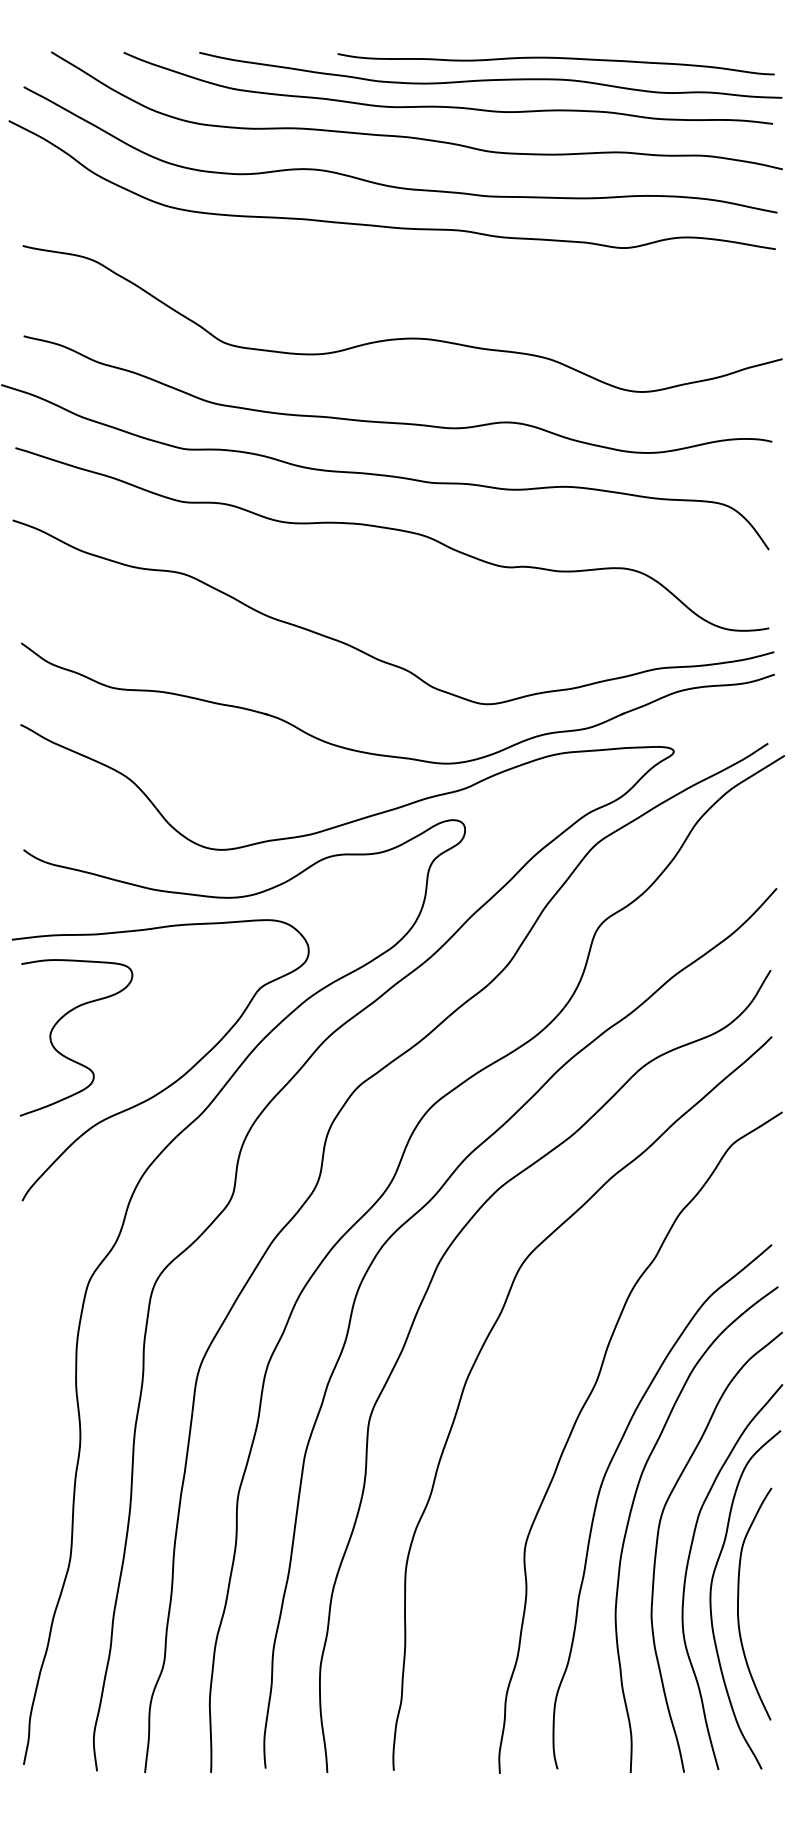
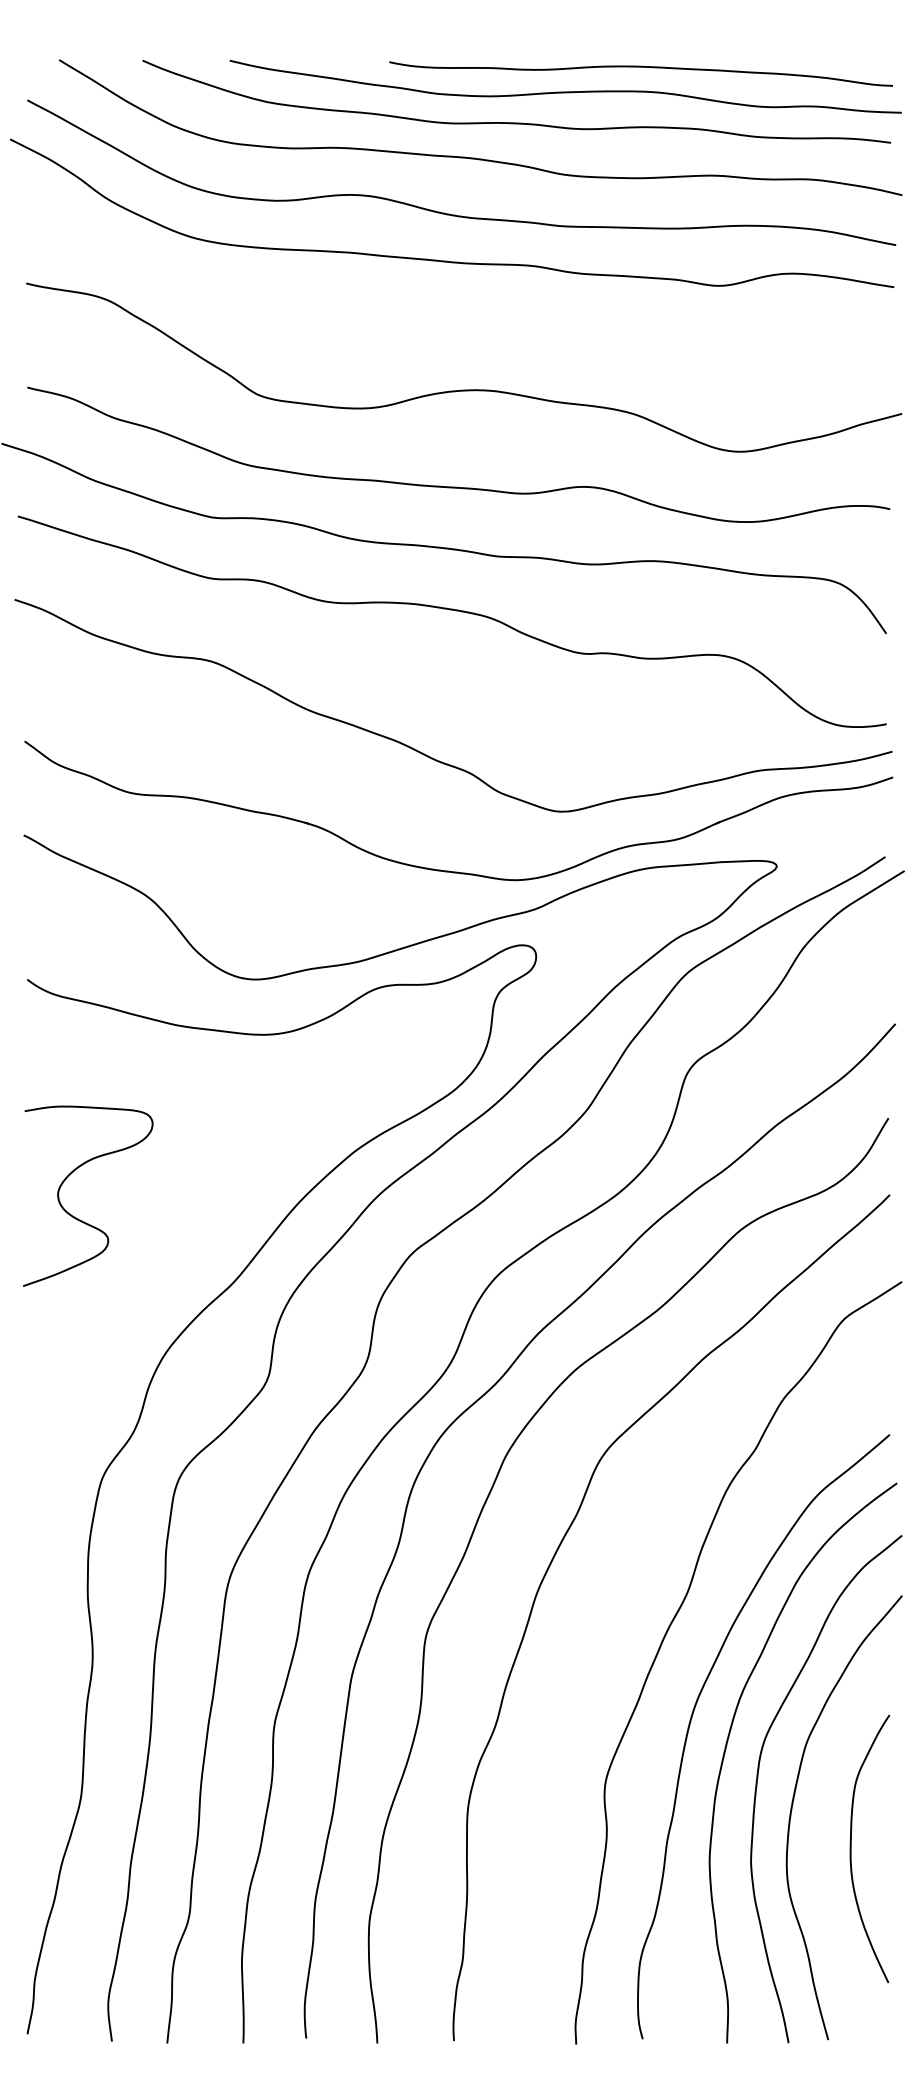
curve: (176, 1079) -> (203, 1244), removed
curve: (710, 1599) -> (819, 1843), removed

